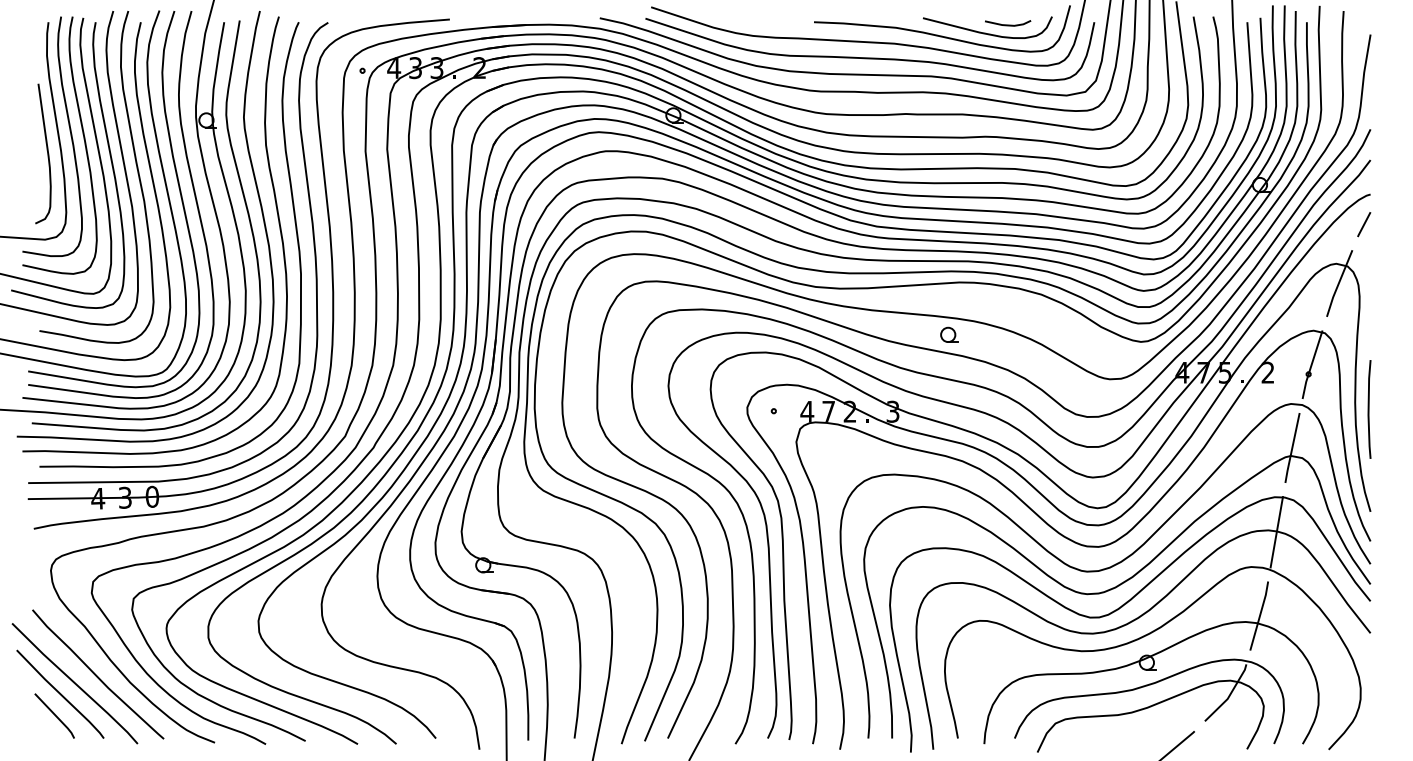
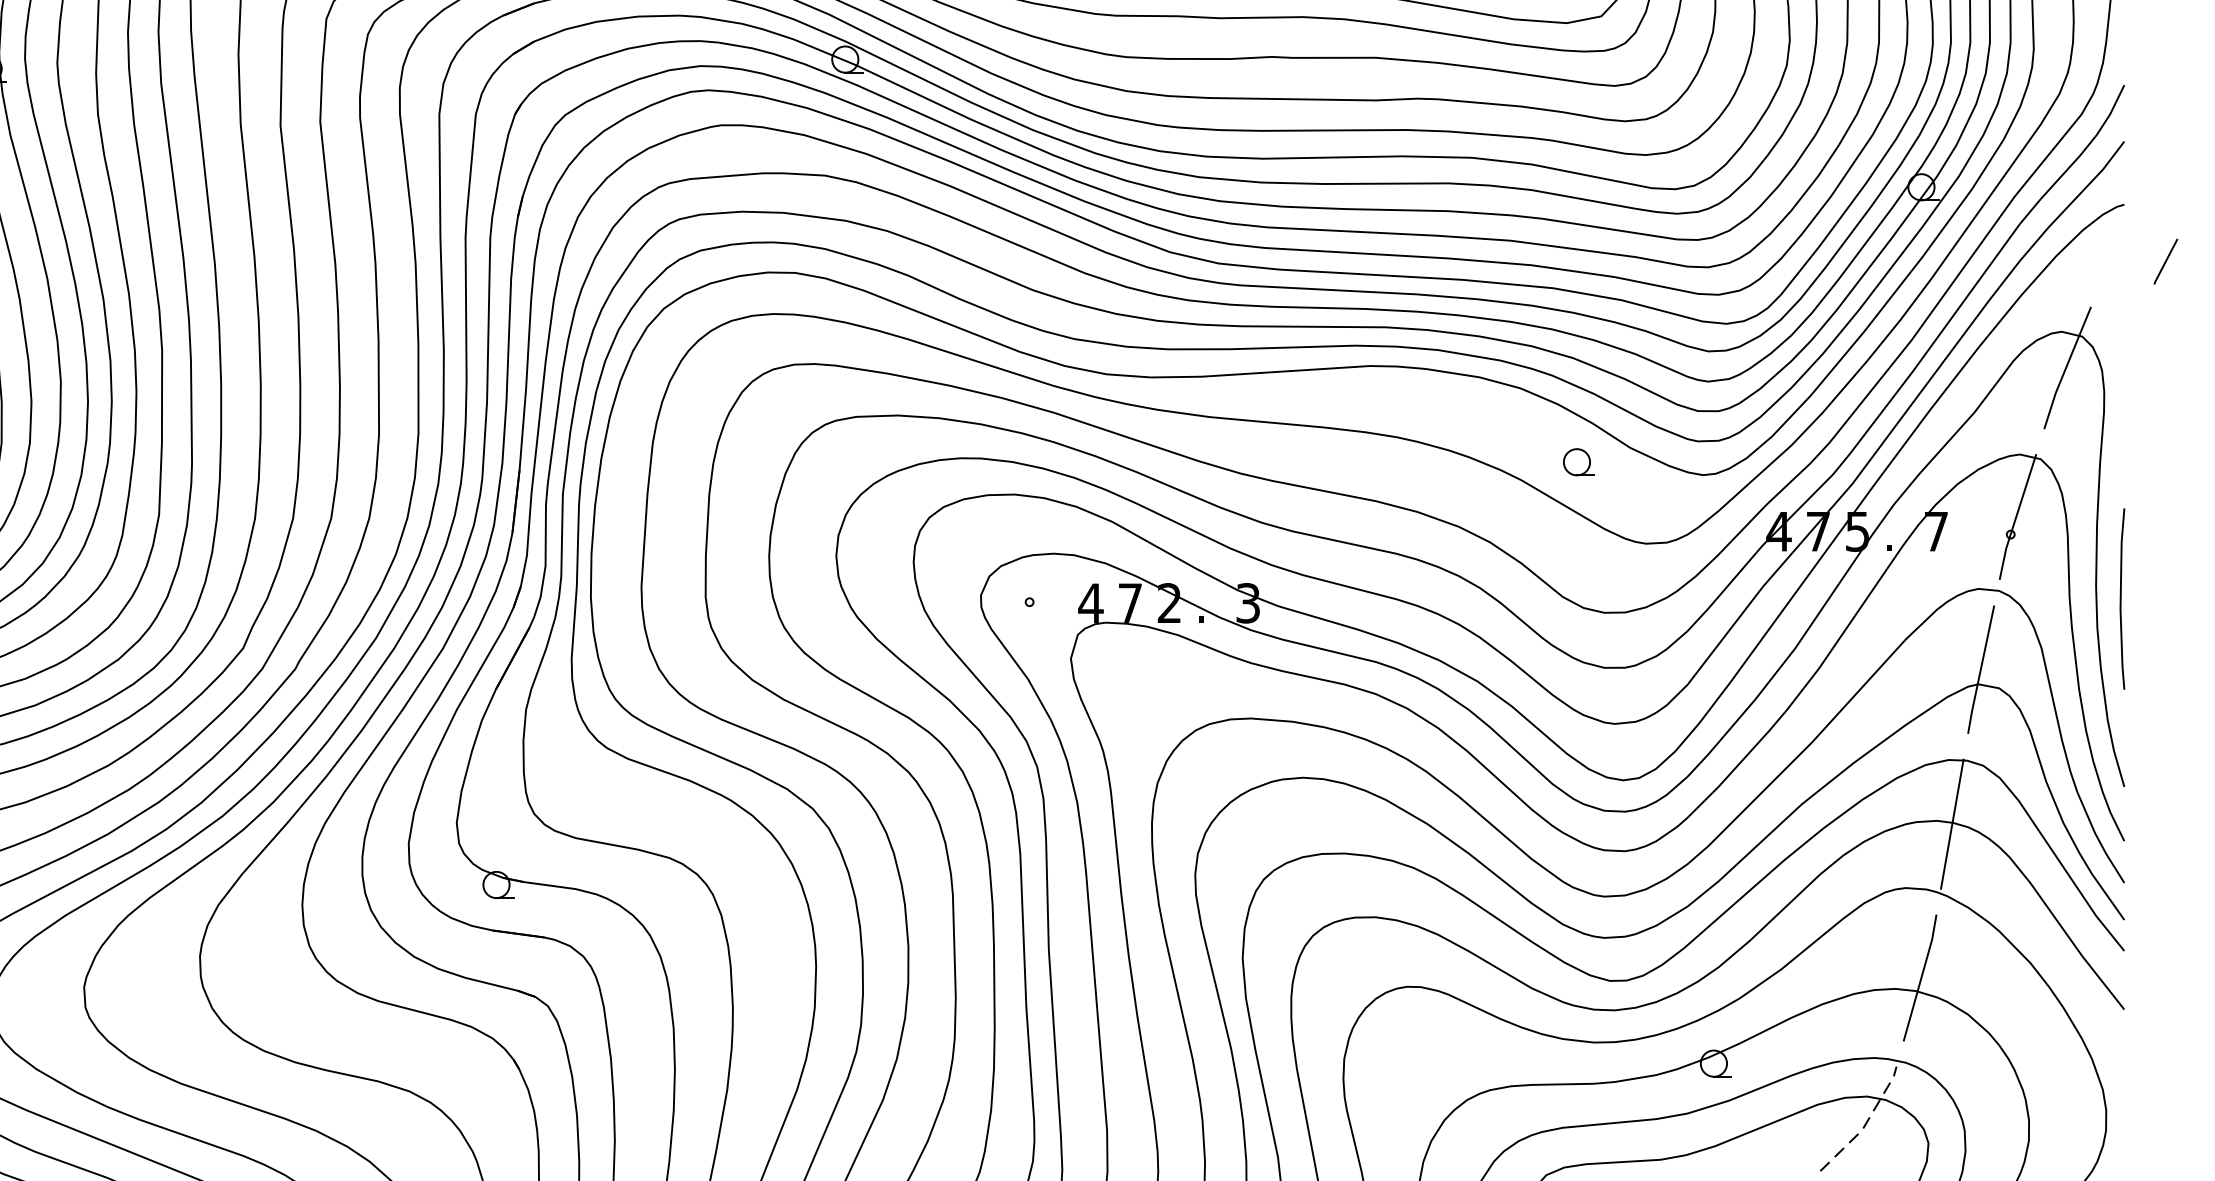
line: (1364, 224) -> (2166, 261), moved
part: (949, 334) -> (1579, 461), moved
text: (1267, 372) -> (1935, 531), 2 -> 7
line: (1229, 695) -> (1865, 1123), solid -> dashed

